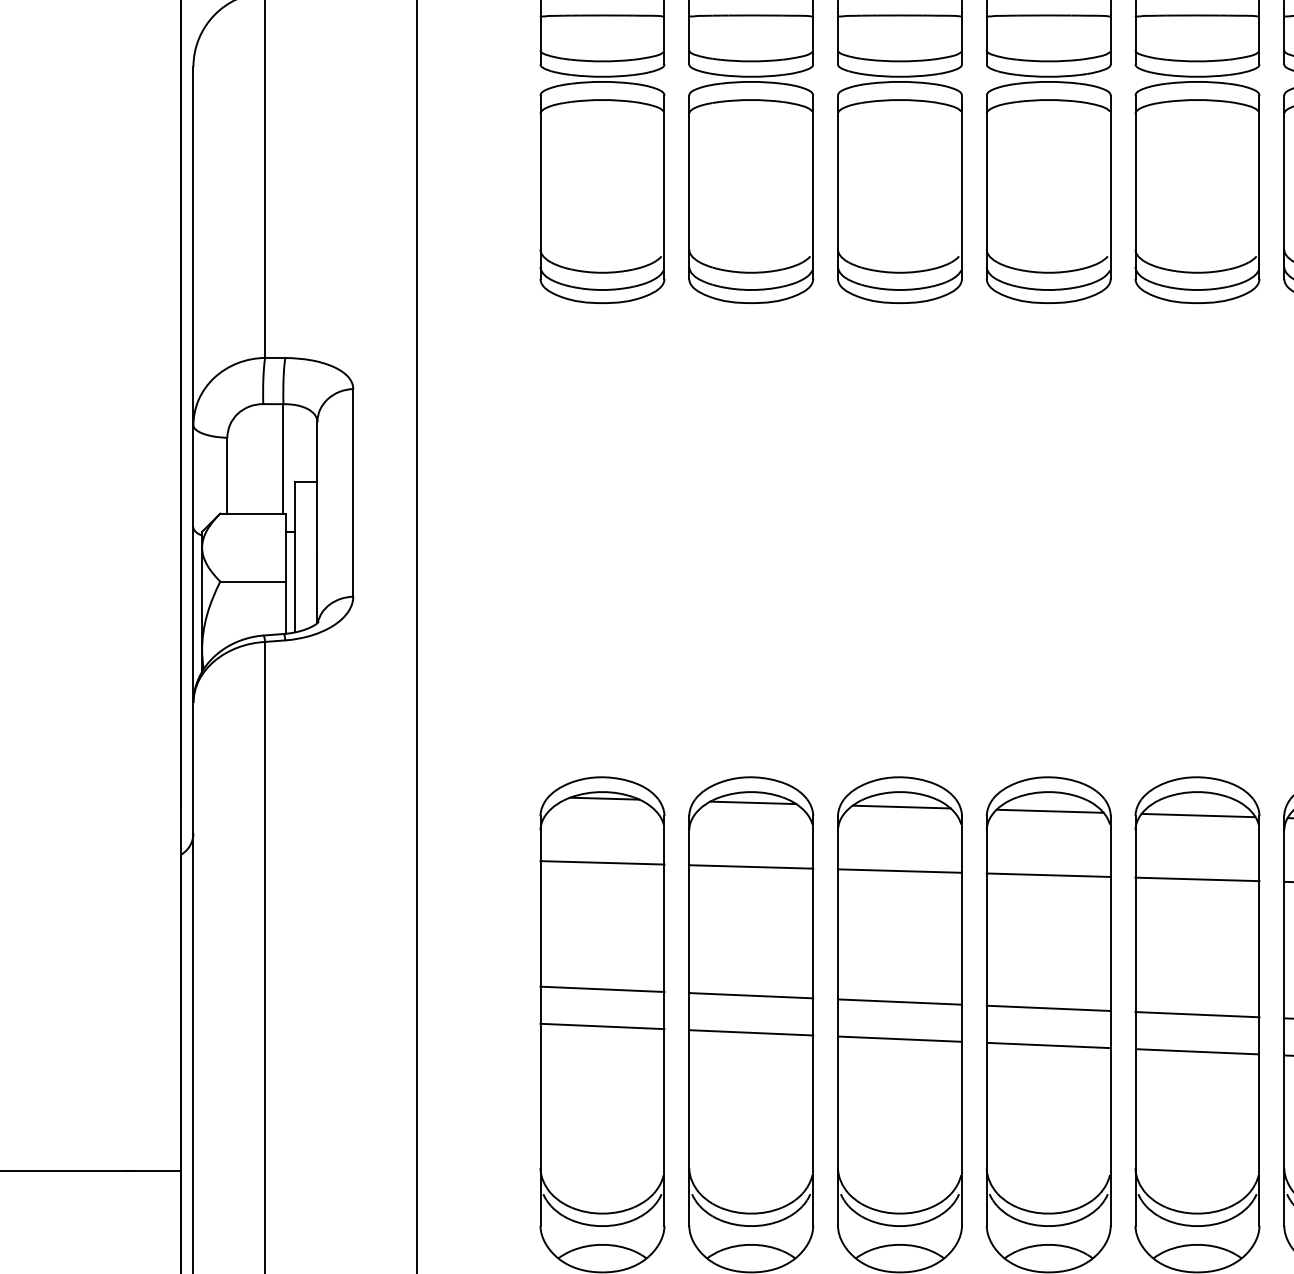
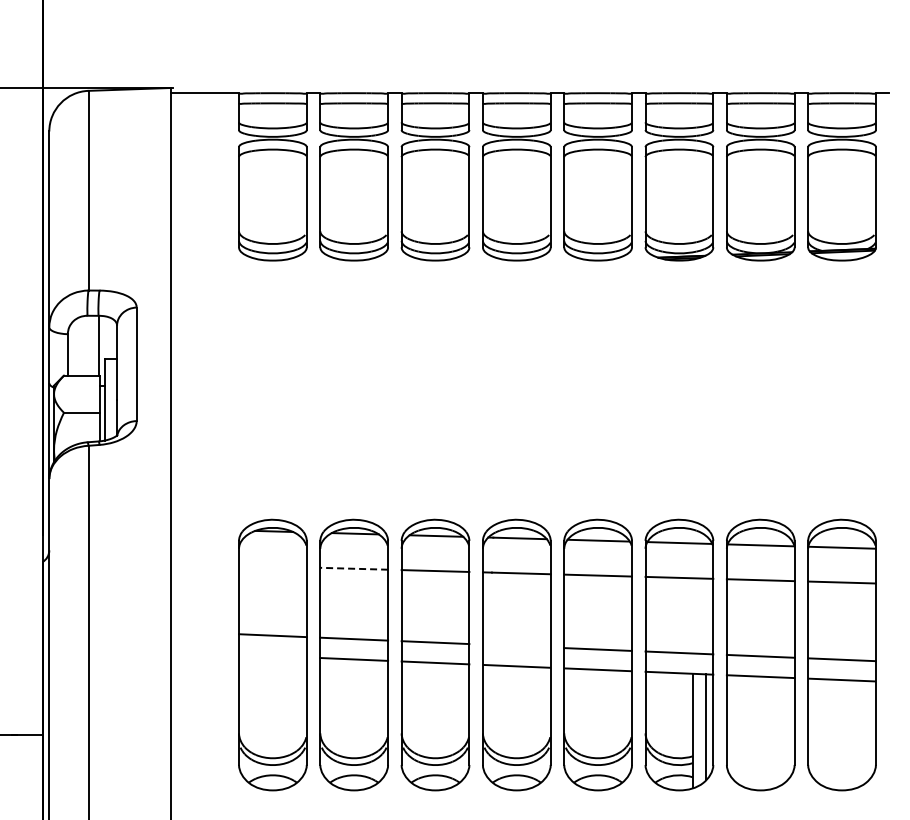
line: (601, 862) -> (272, 566), removed
line: (751, 866) -> (354, 568), solid -> dashed
line: (1048, 1007) -> (516, 645), removed
line: (601, 1025) -> (272, 655), removed

